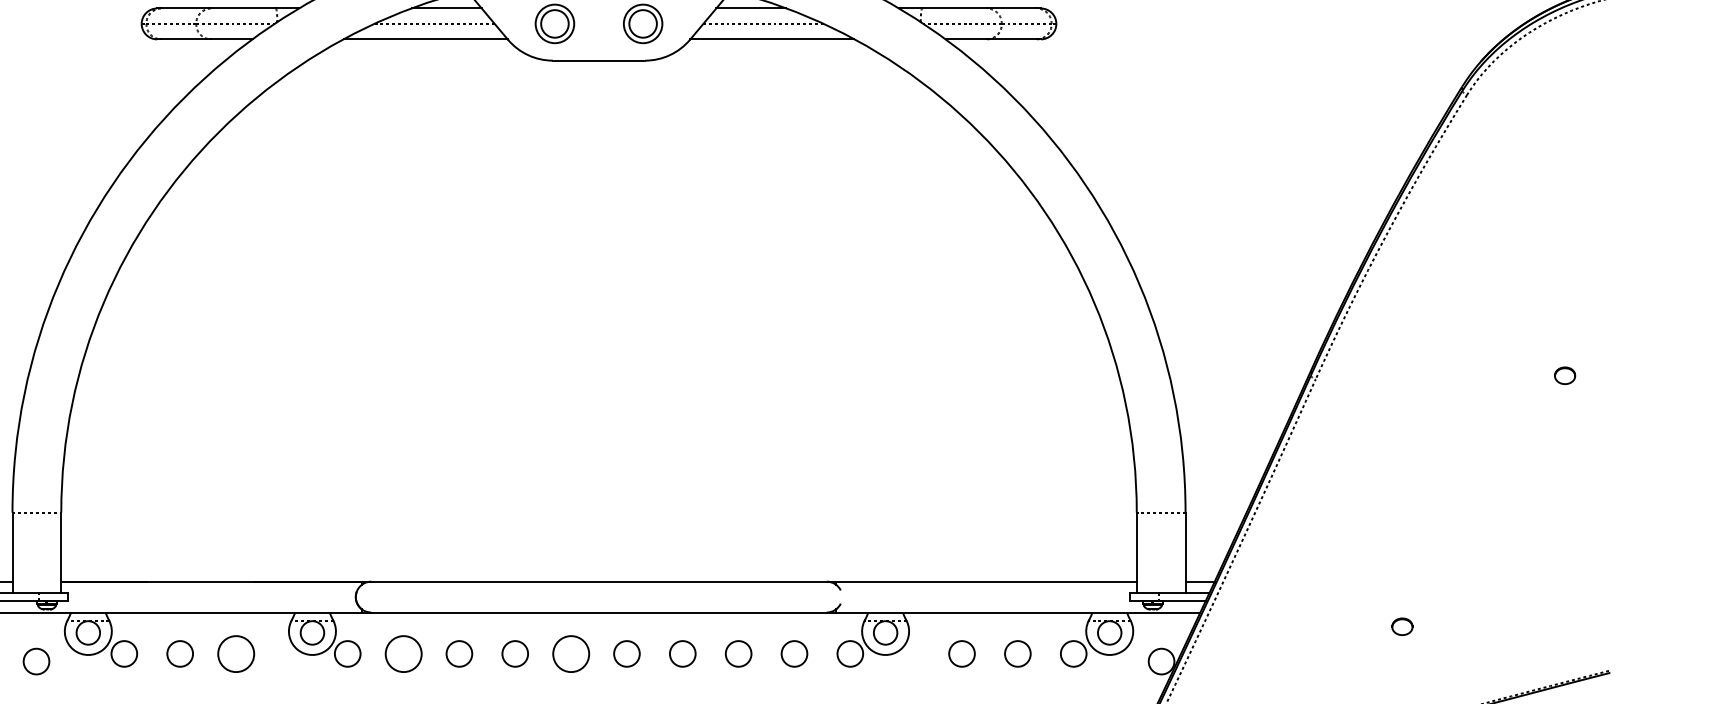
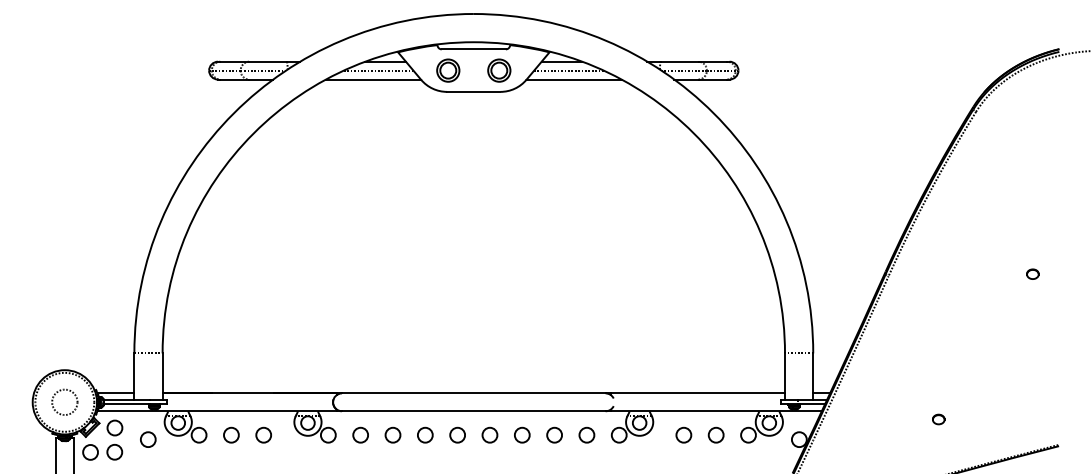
circle: (235, 652) -> (263, 434), size x0.71
circle: (403, 652) -> (360, 434), size x0.71
circle: (570, 652) -> (457, 434), size x0.71

